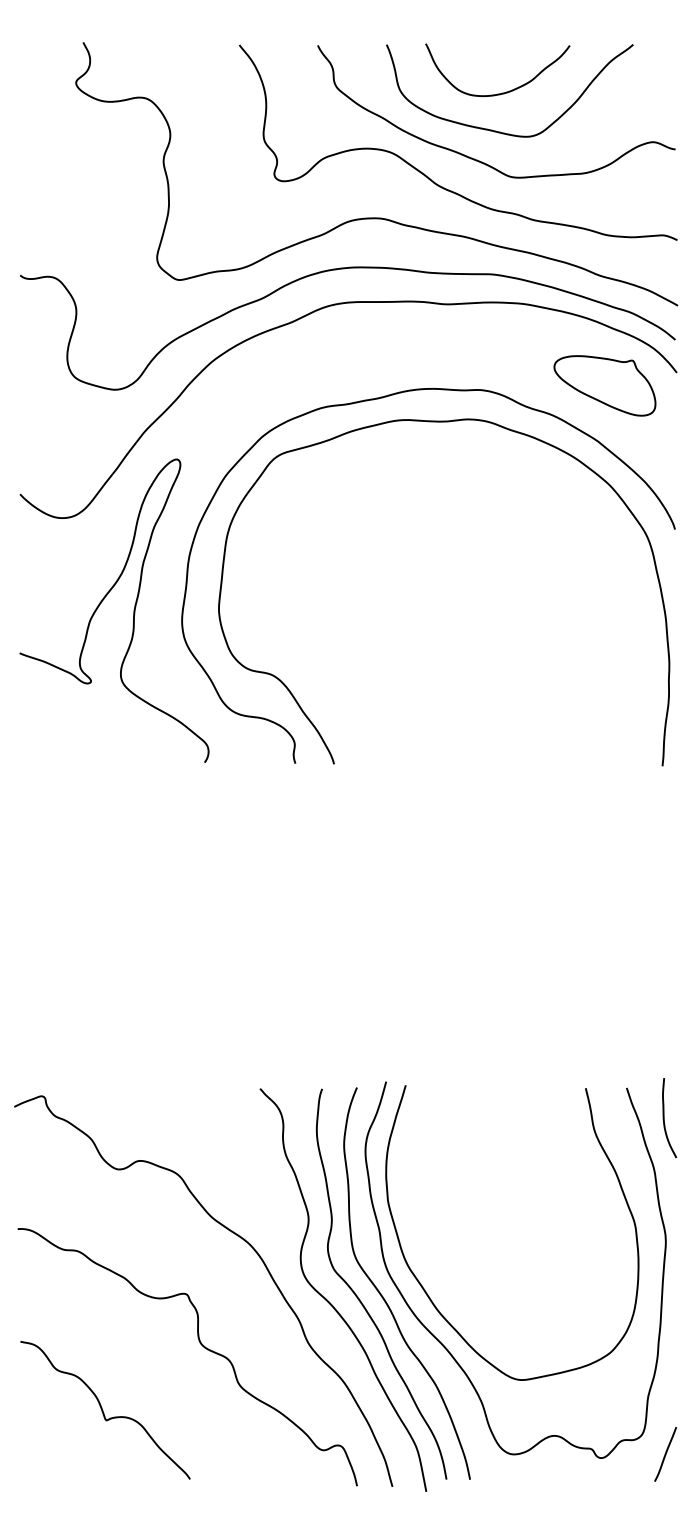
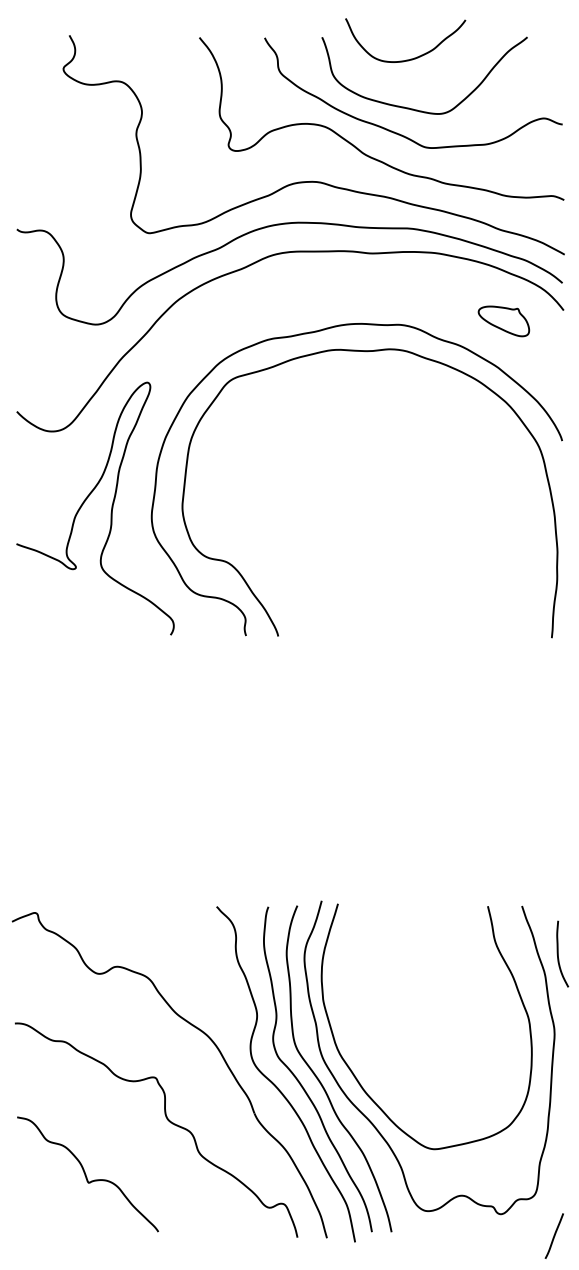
curve: (503, 91) -> (410, 58), moved
part: (604, 386) -> (503, 321), size x0.6
curve: (664, 1117) -> (558, 953), moved
line: (664, 1453) -> (553, 1235), moved

